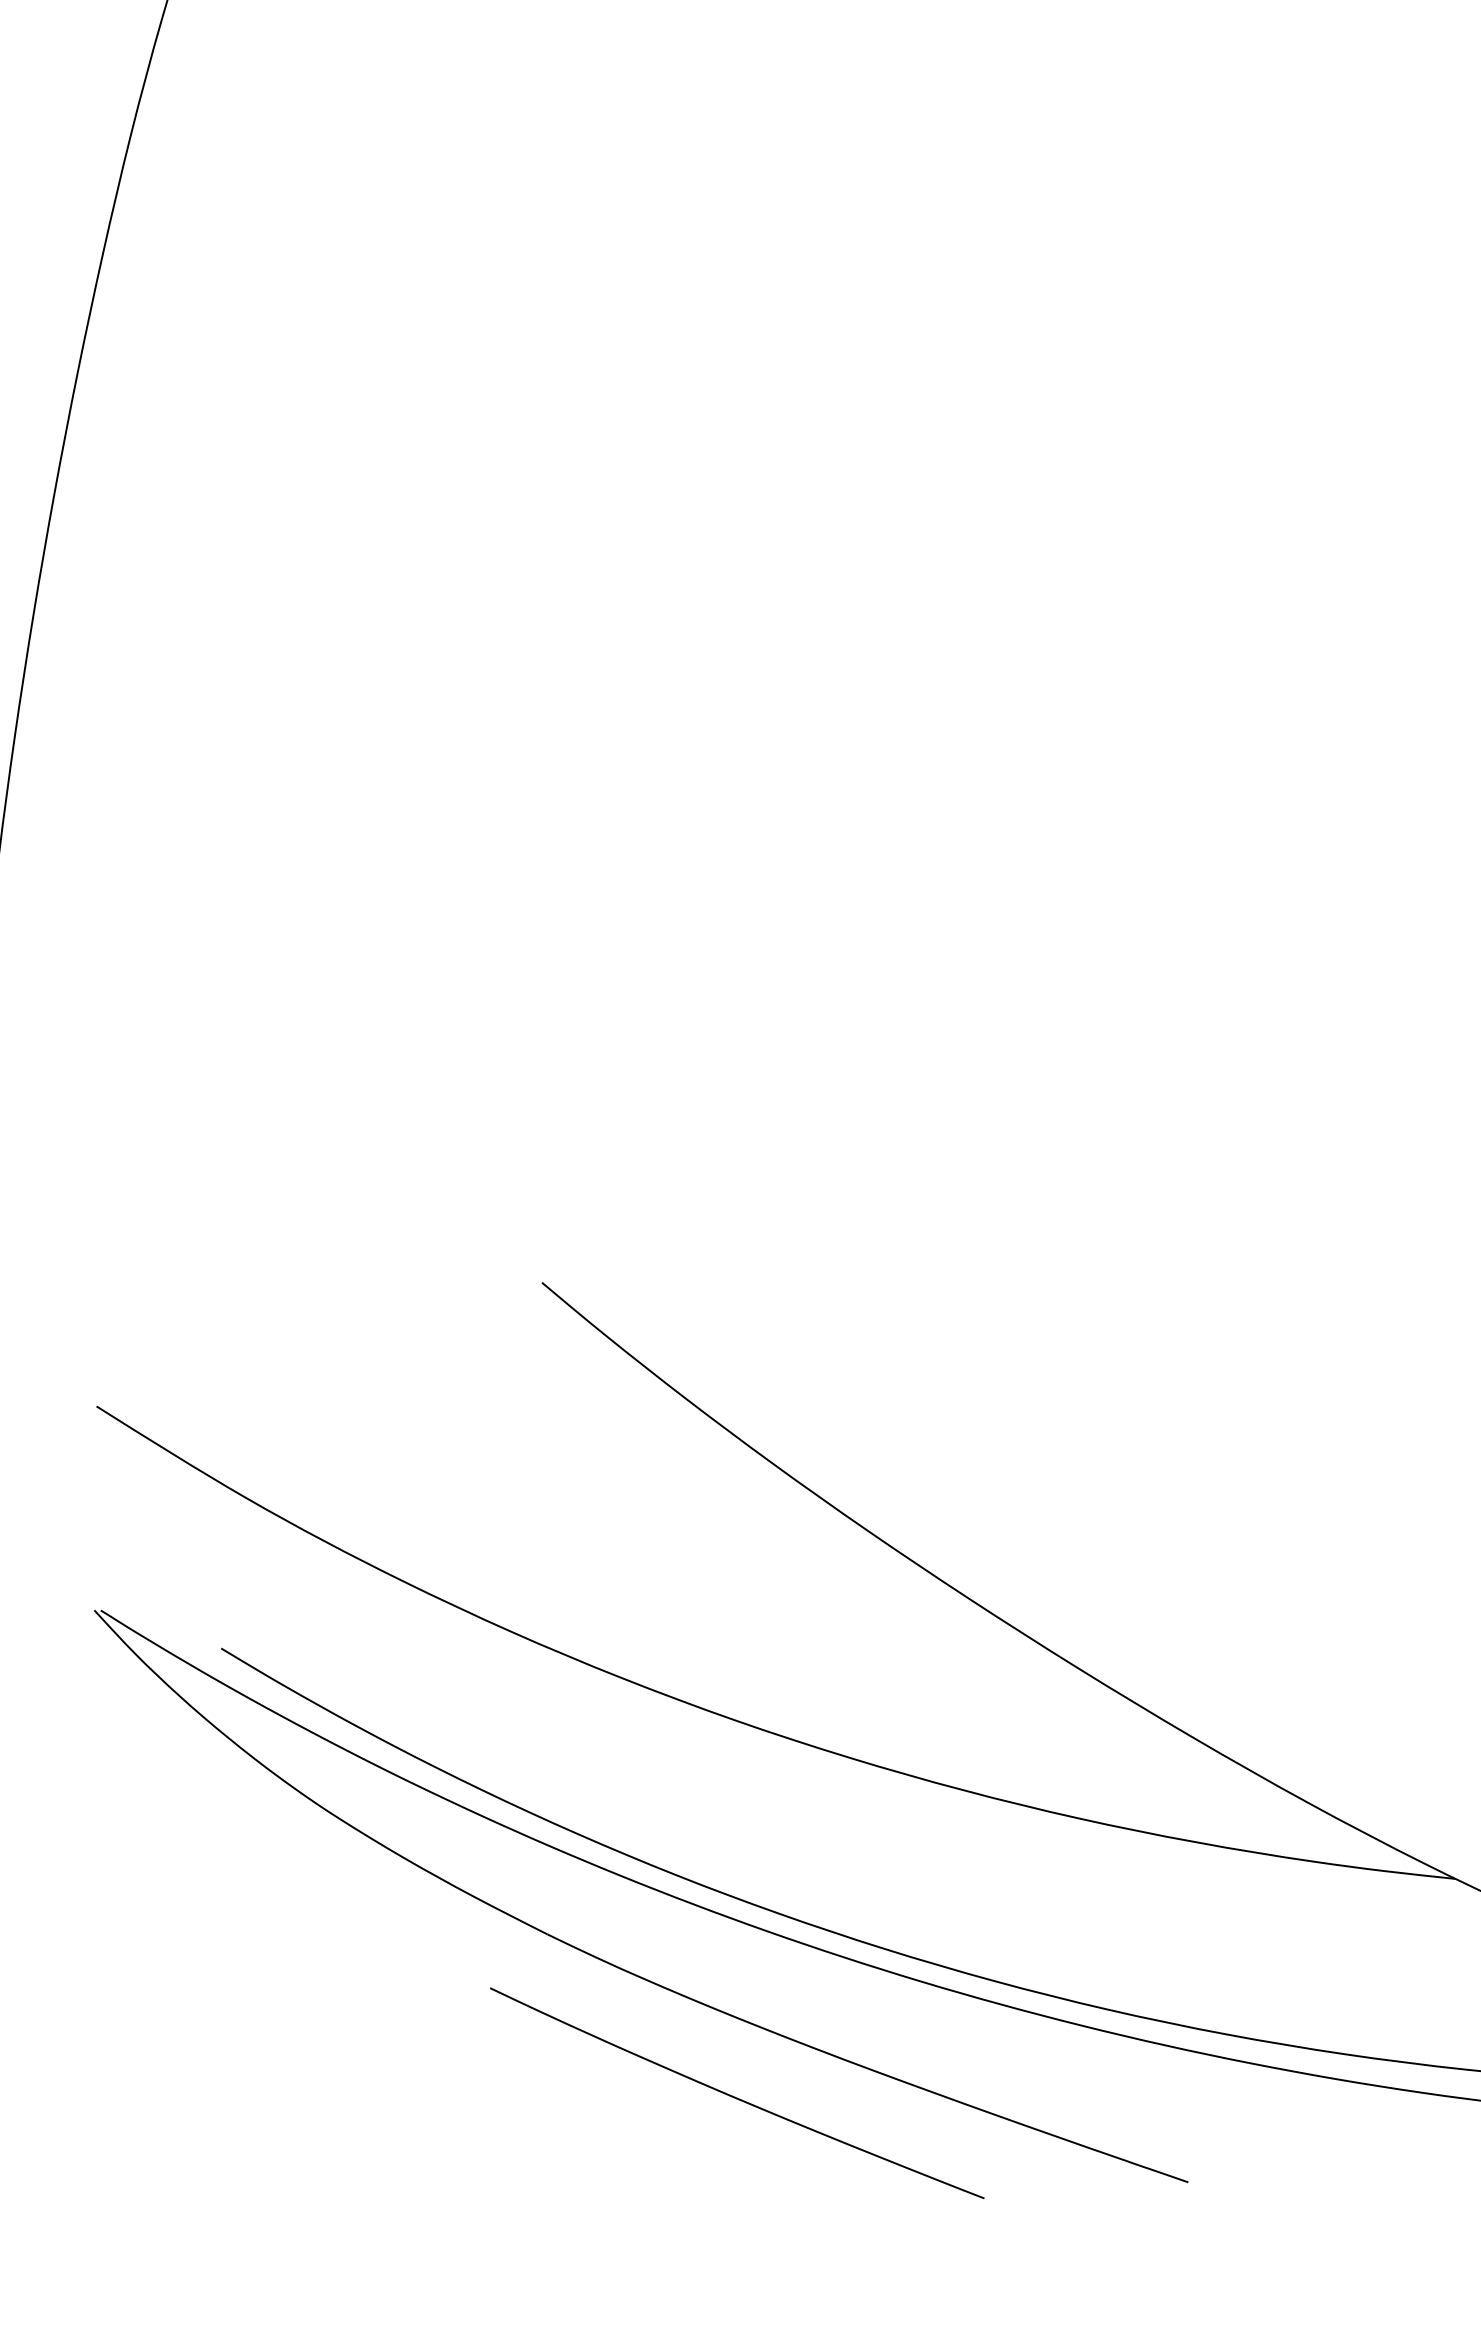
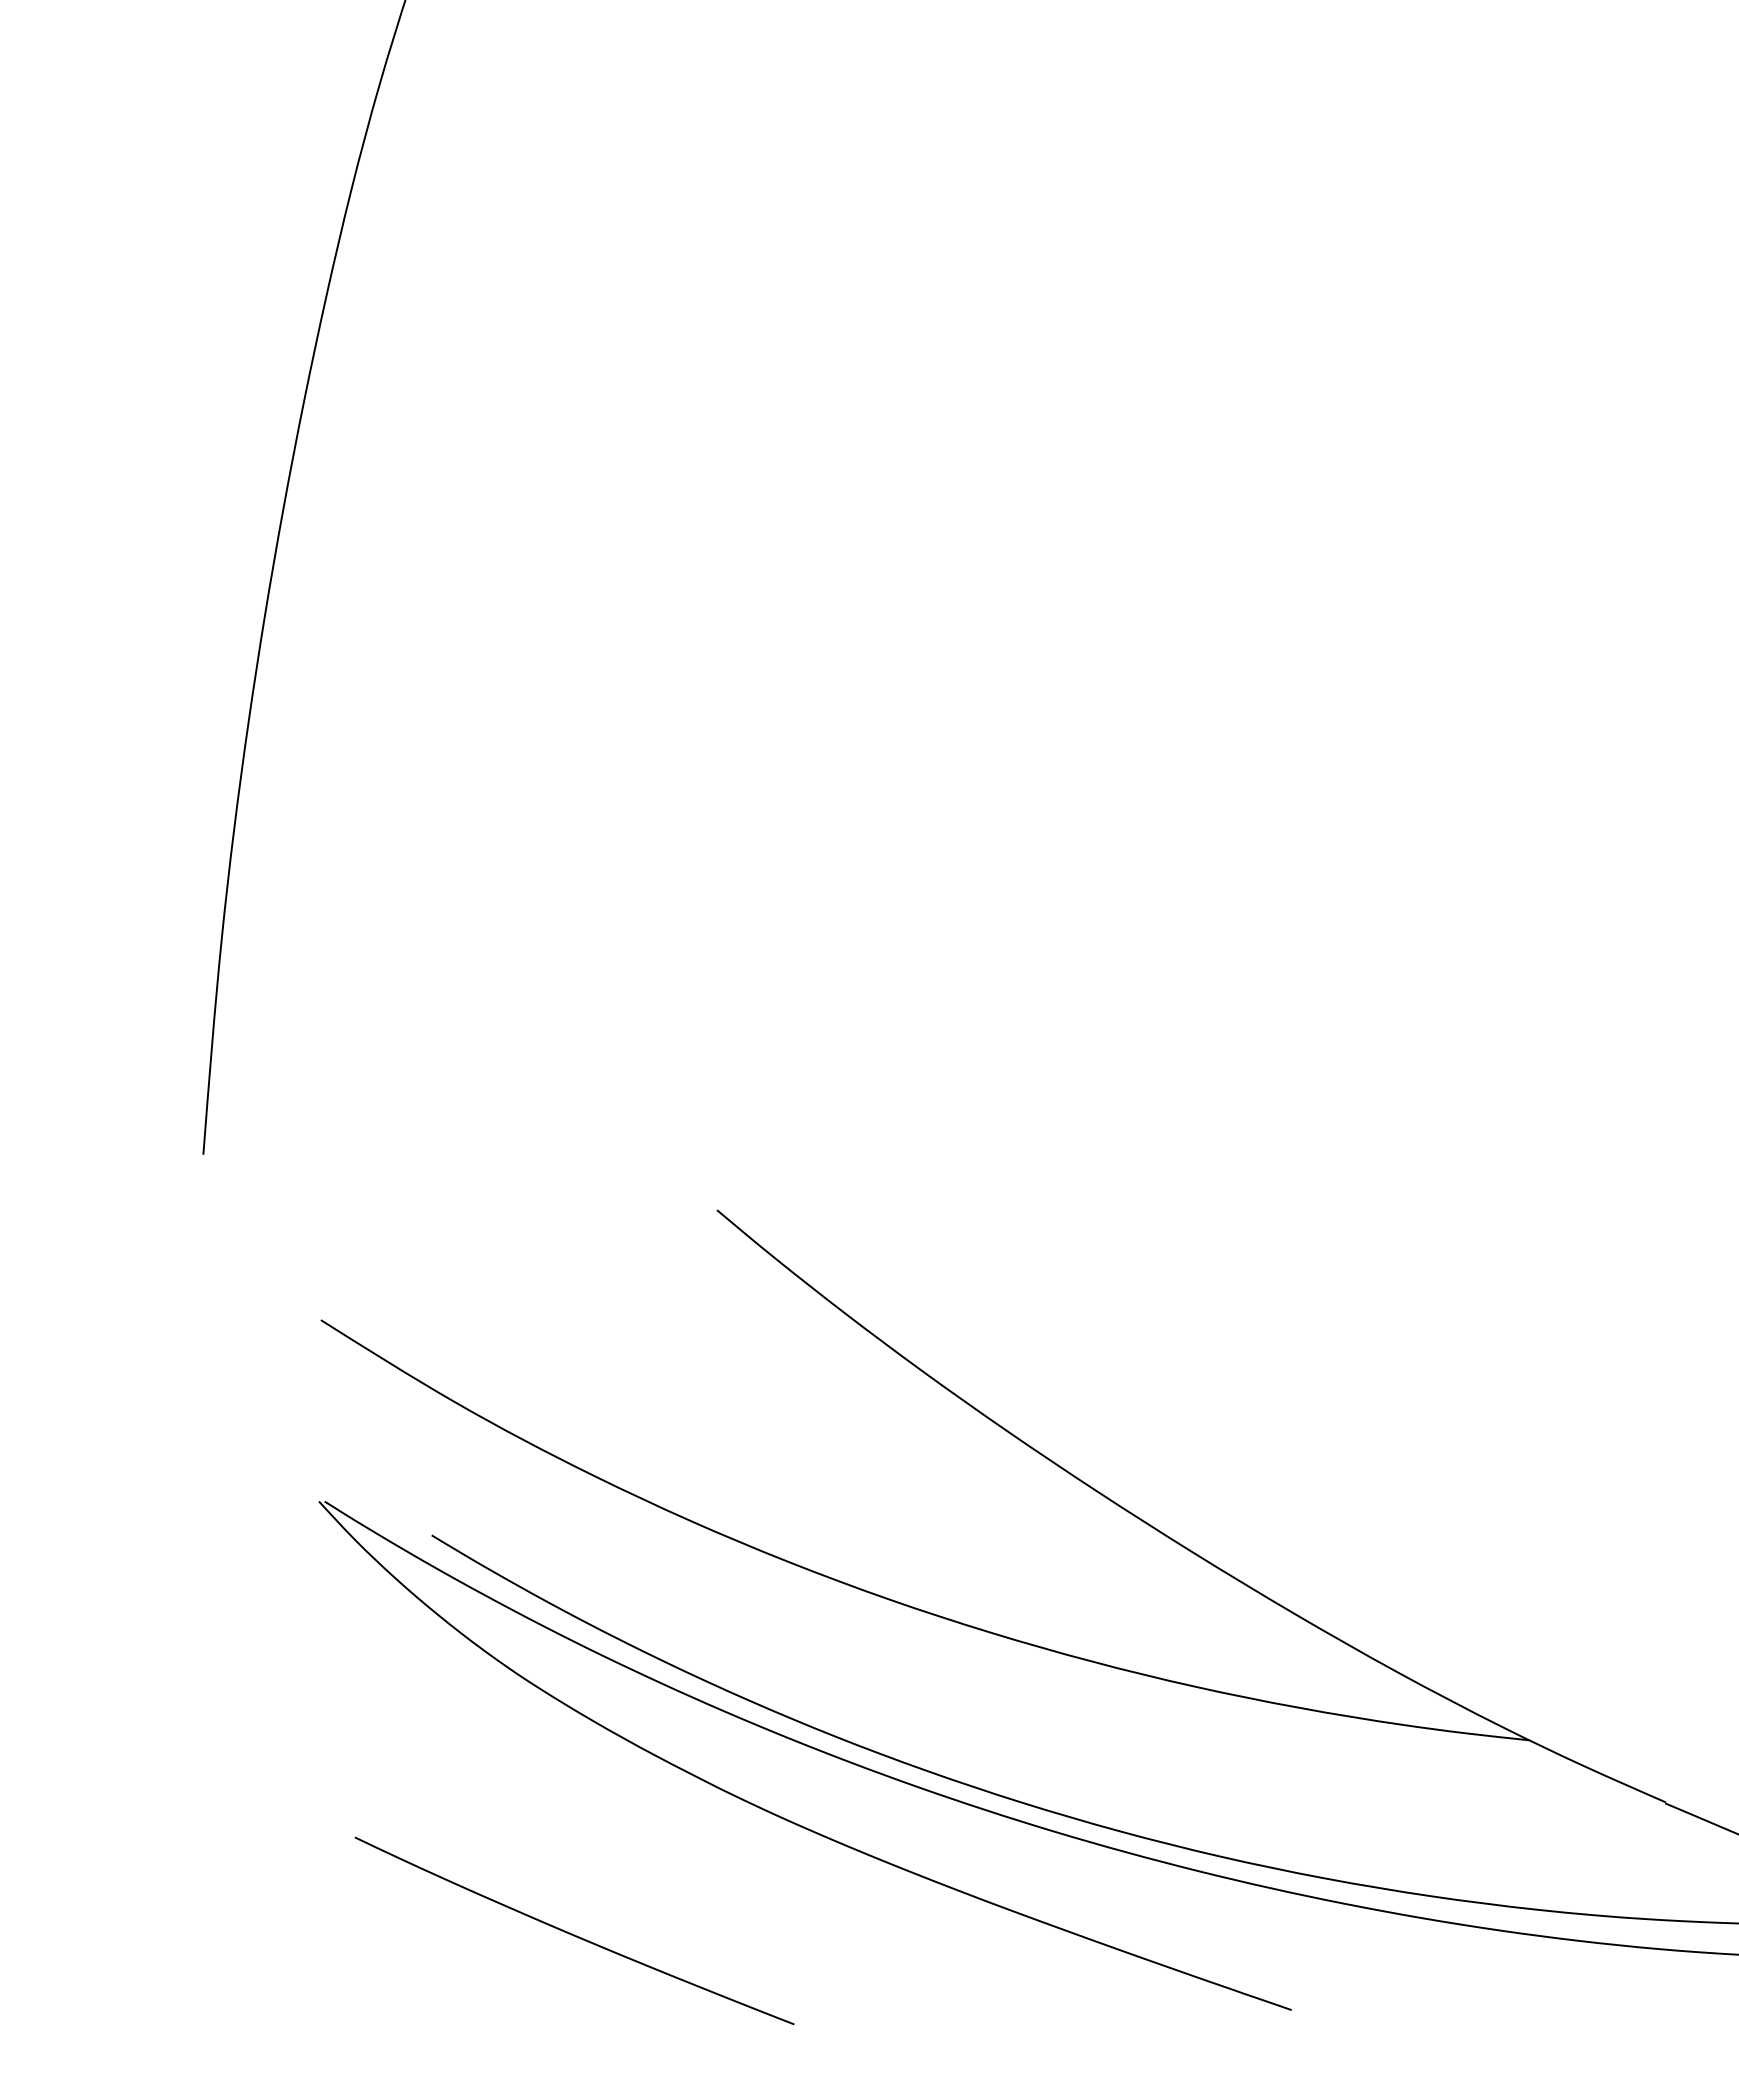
curve: (734, 2096) -> (572, 1933), moved

